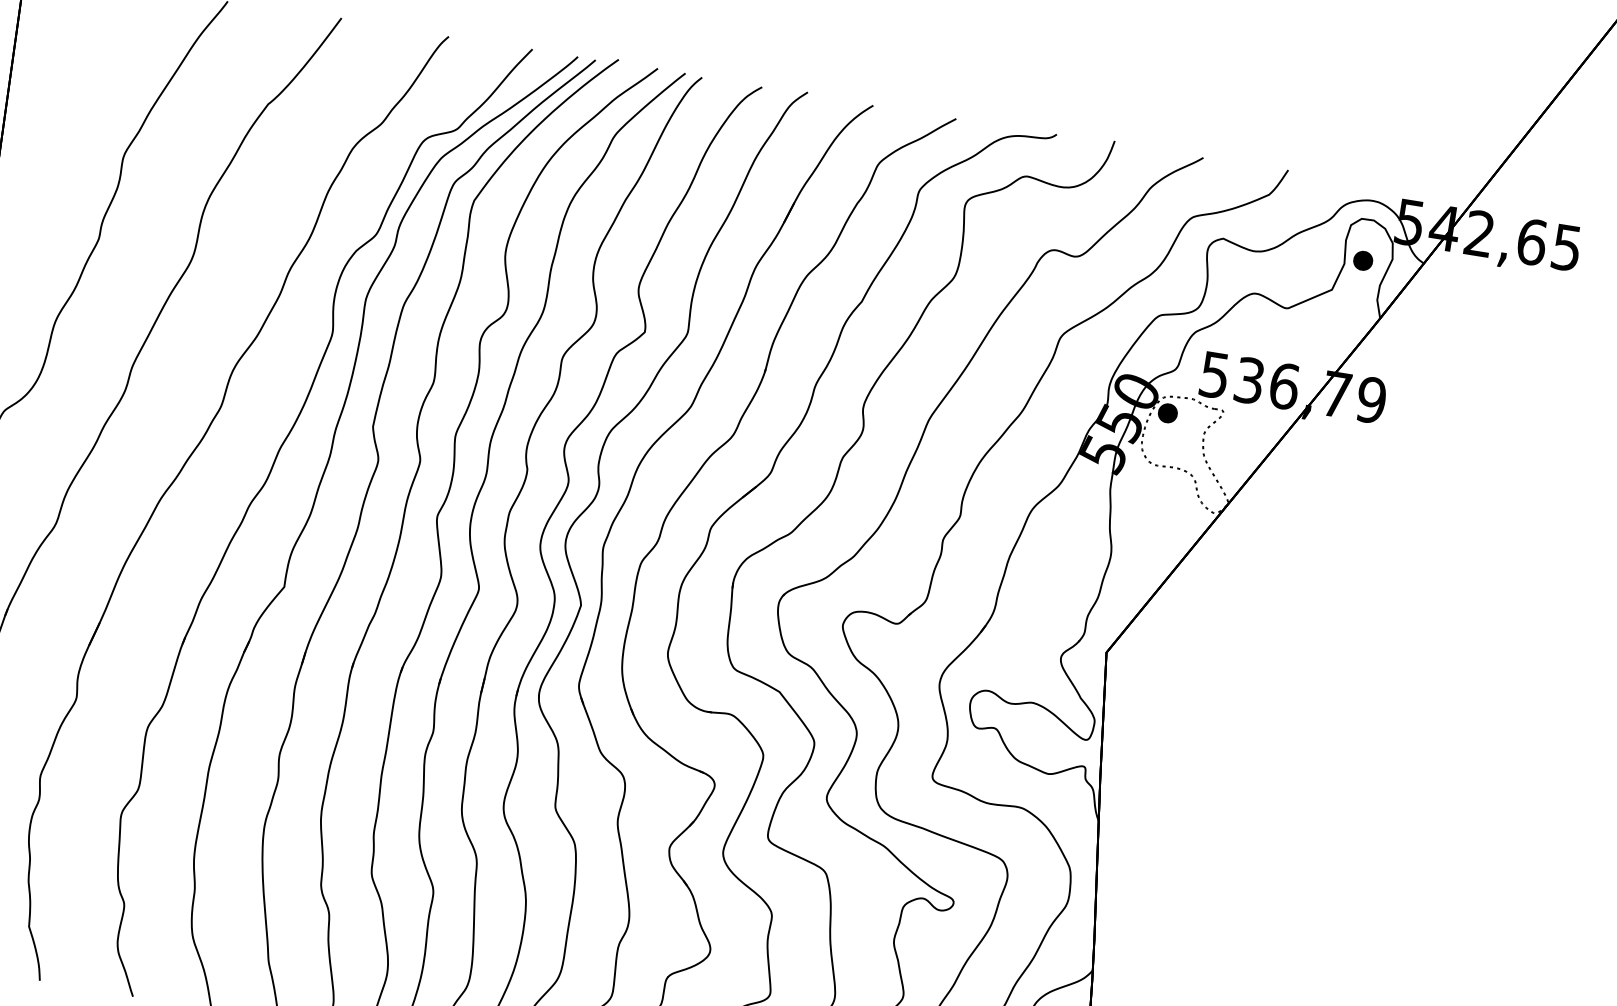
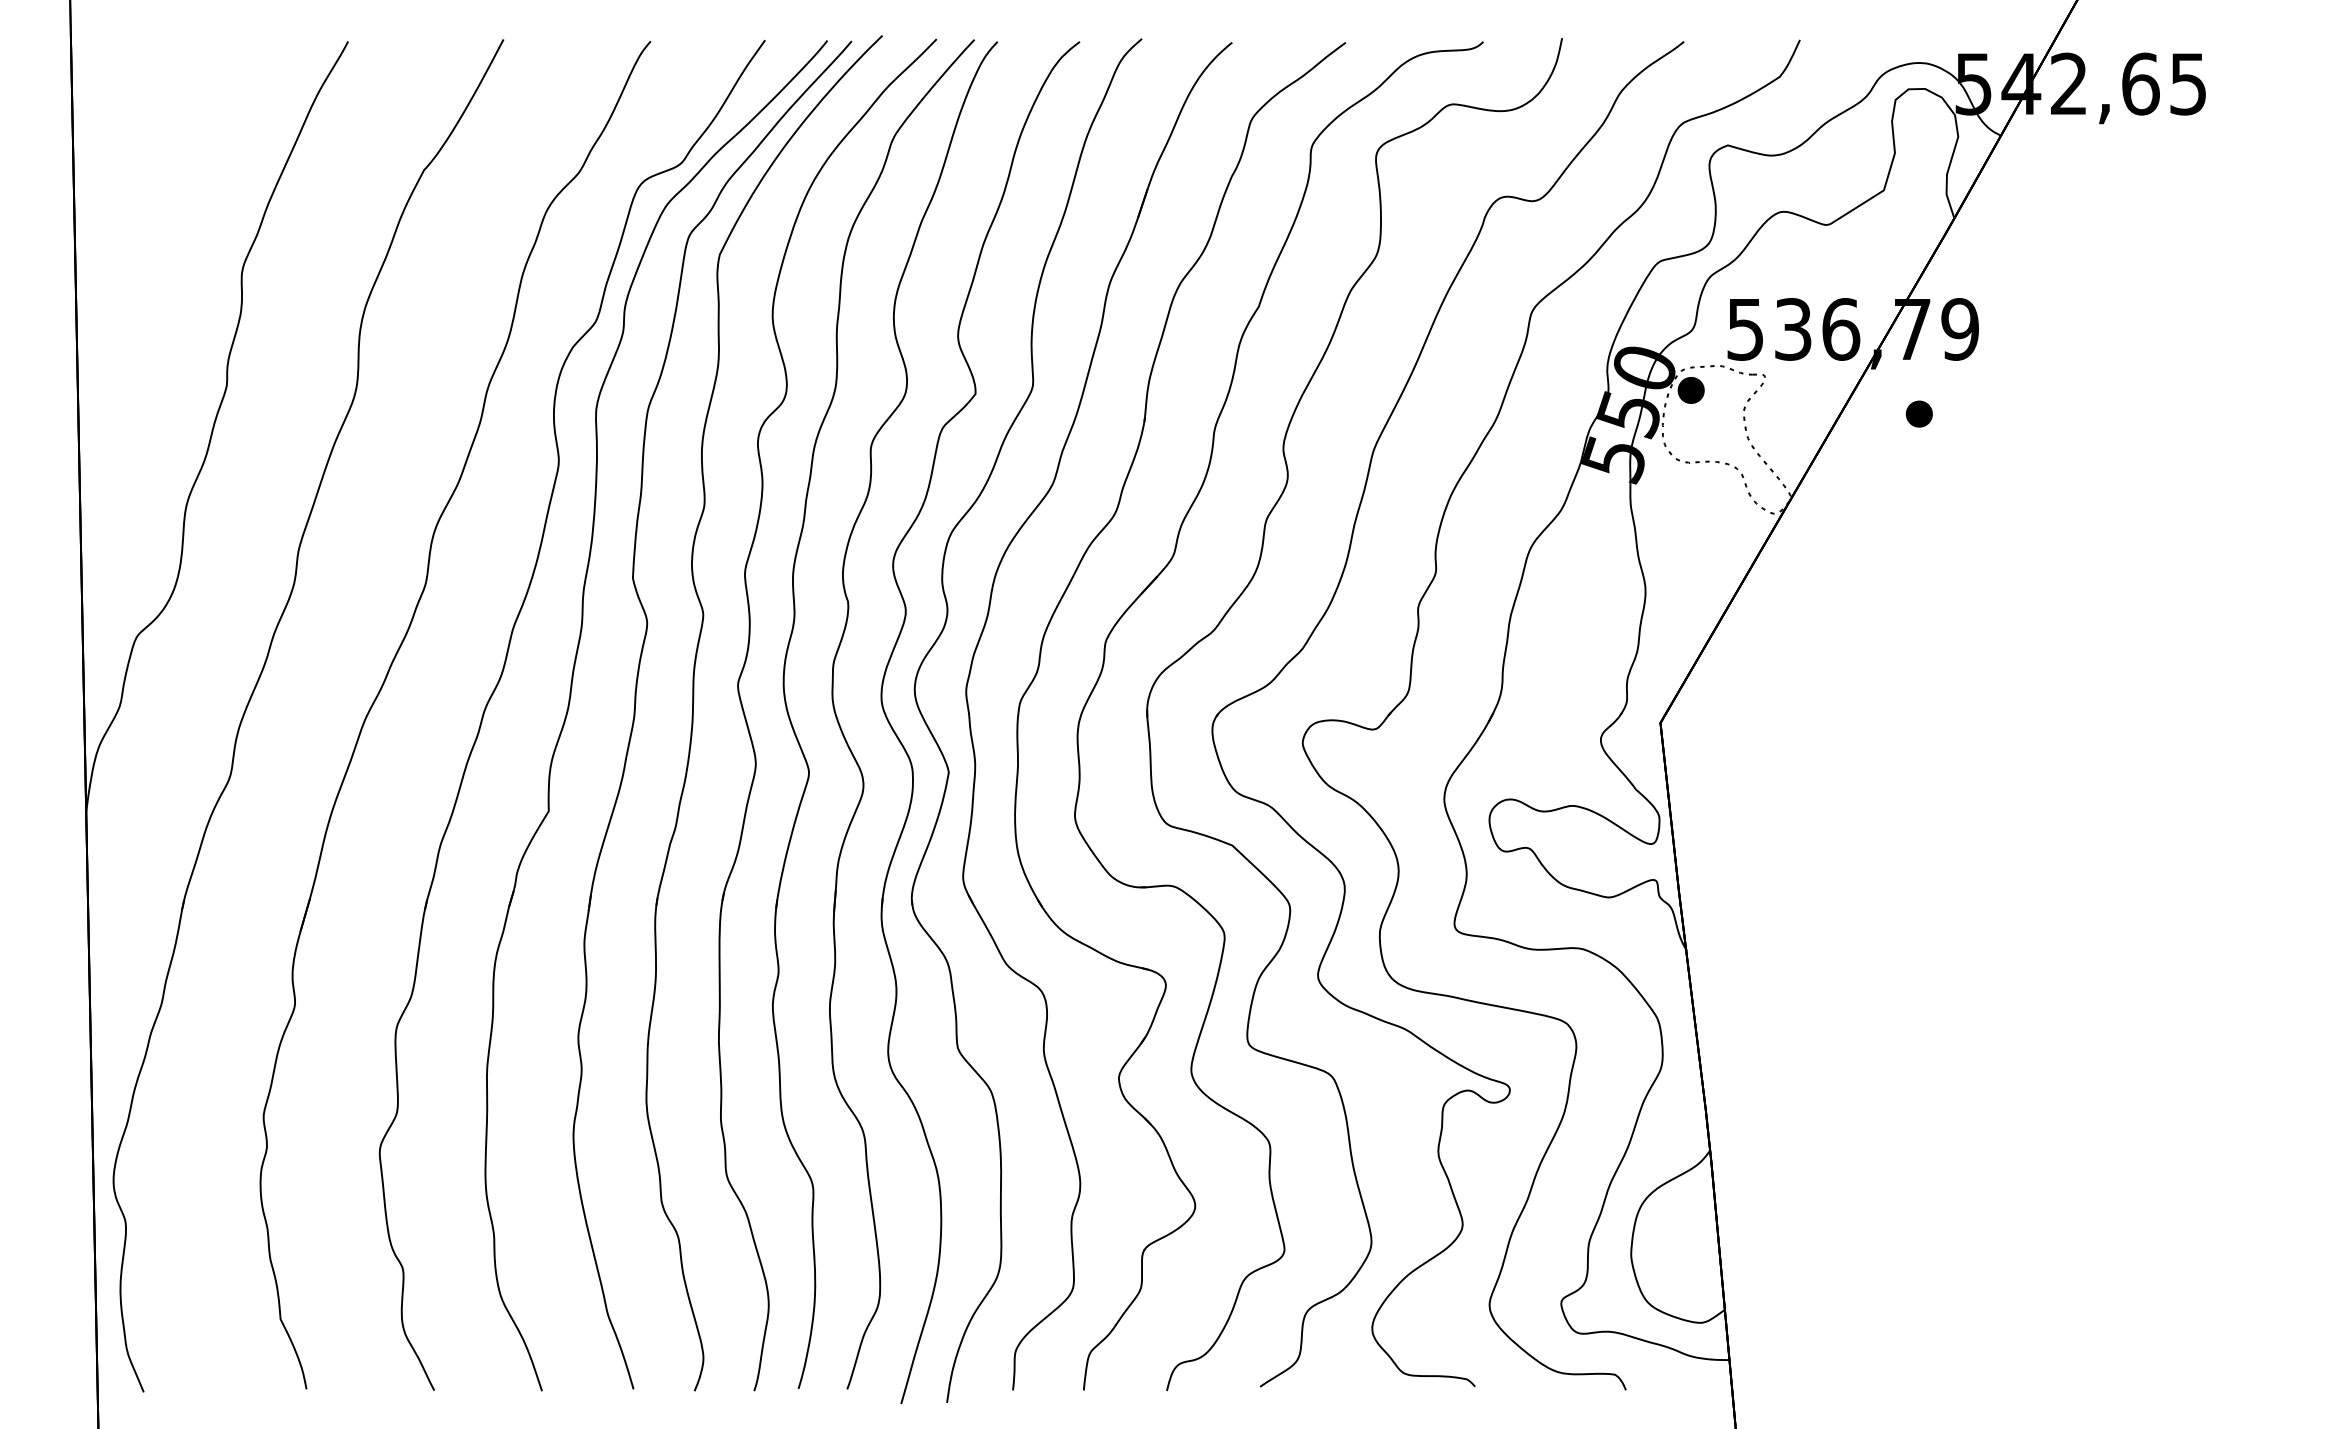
part: (1362, 260) -> (1918, 413), moved

